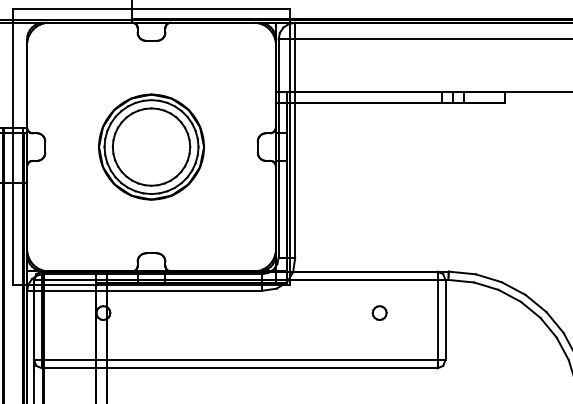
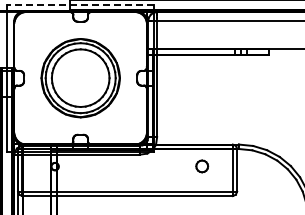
line: (151, 8) -> (80, 4), solid -> dashed
part: (151, 147) -> (80, 78), size x1.4
part: (378, 312) -> (201, 166), size x1.6

